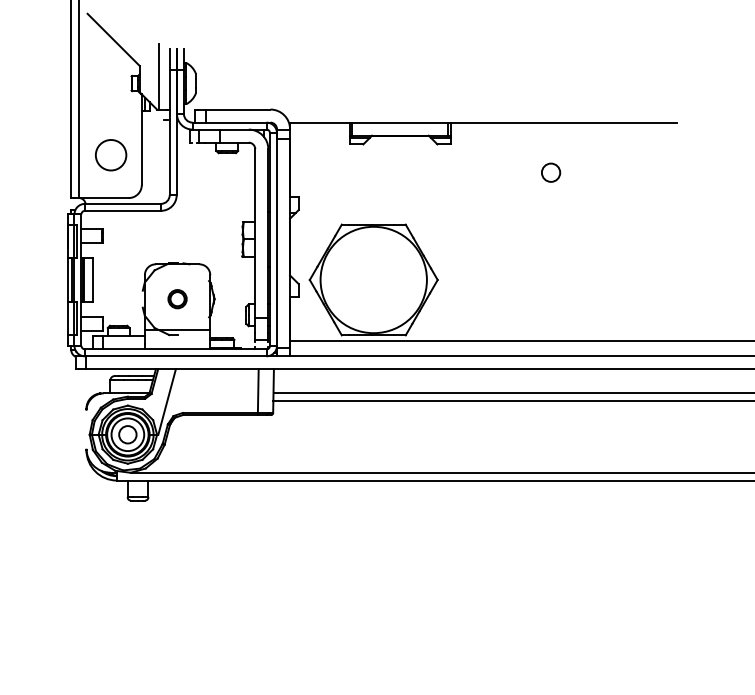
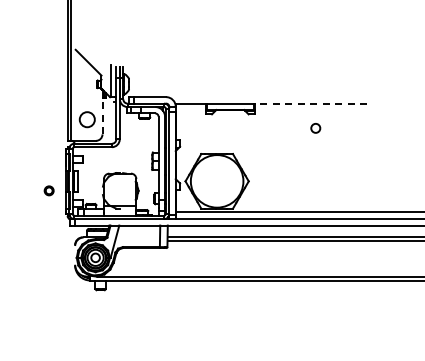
line: (562, 122) -> (310, 103), solid -> dashed
line: (141, 146) -> (102, 115), solid -> dashed
circle: (550, 173) -> (315, 128), moved
part: (176, 298) -> (48, 190), moved

